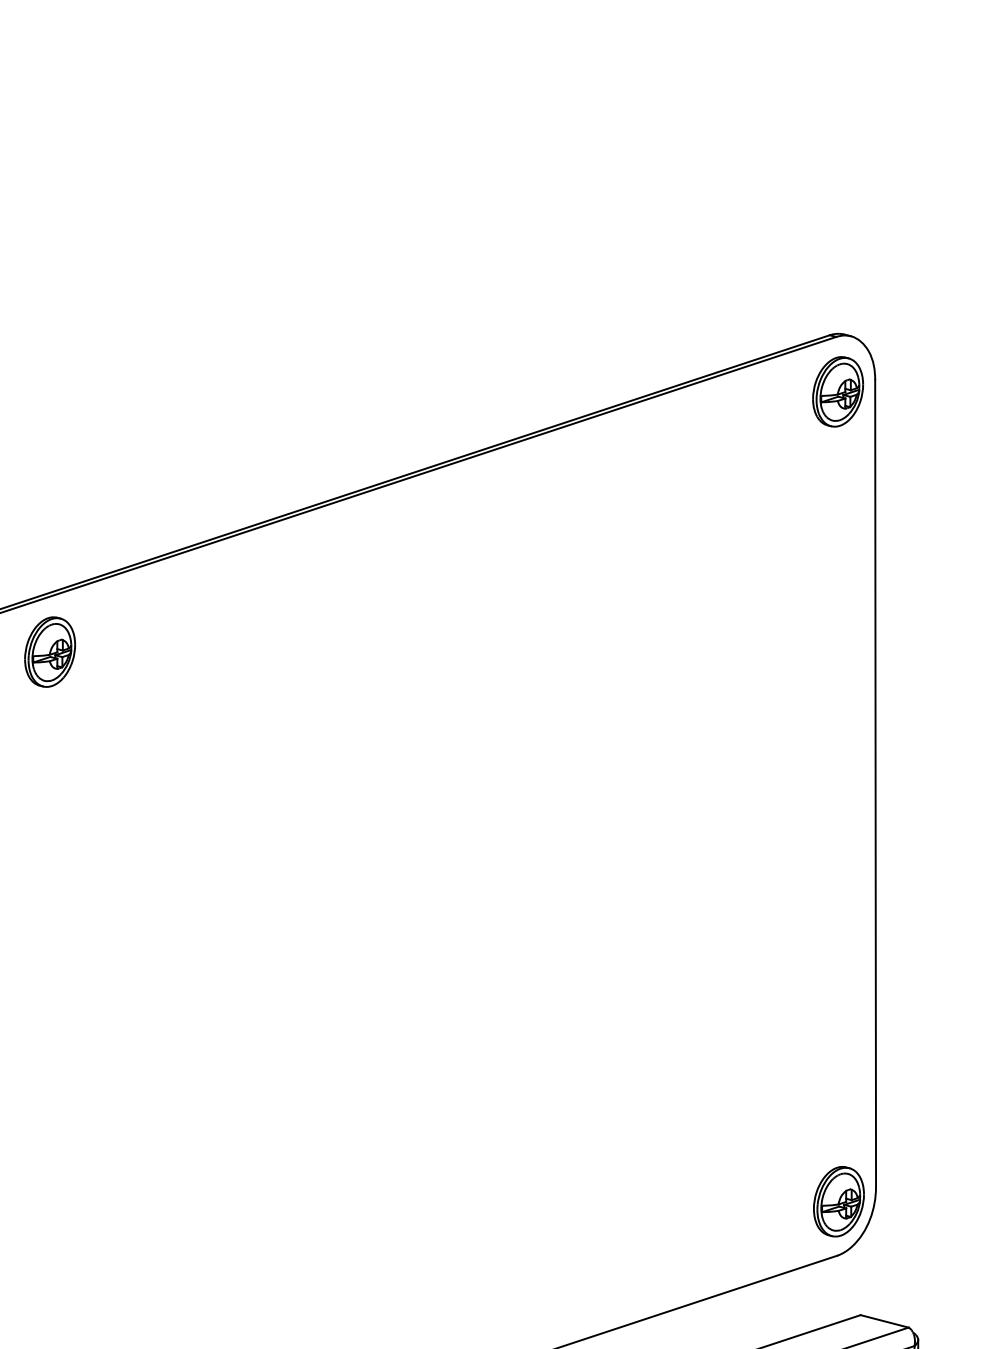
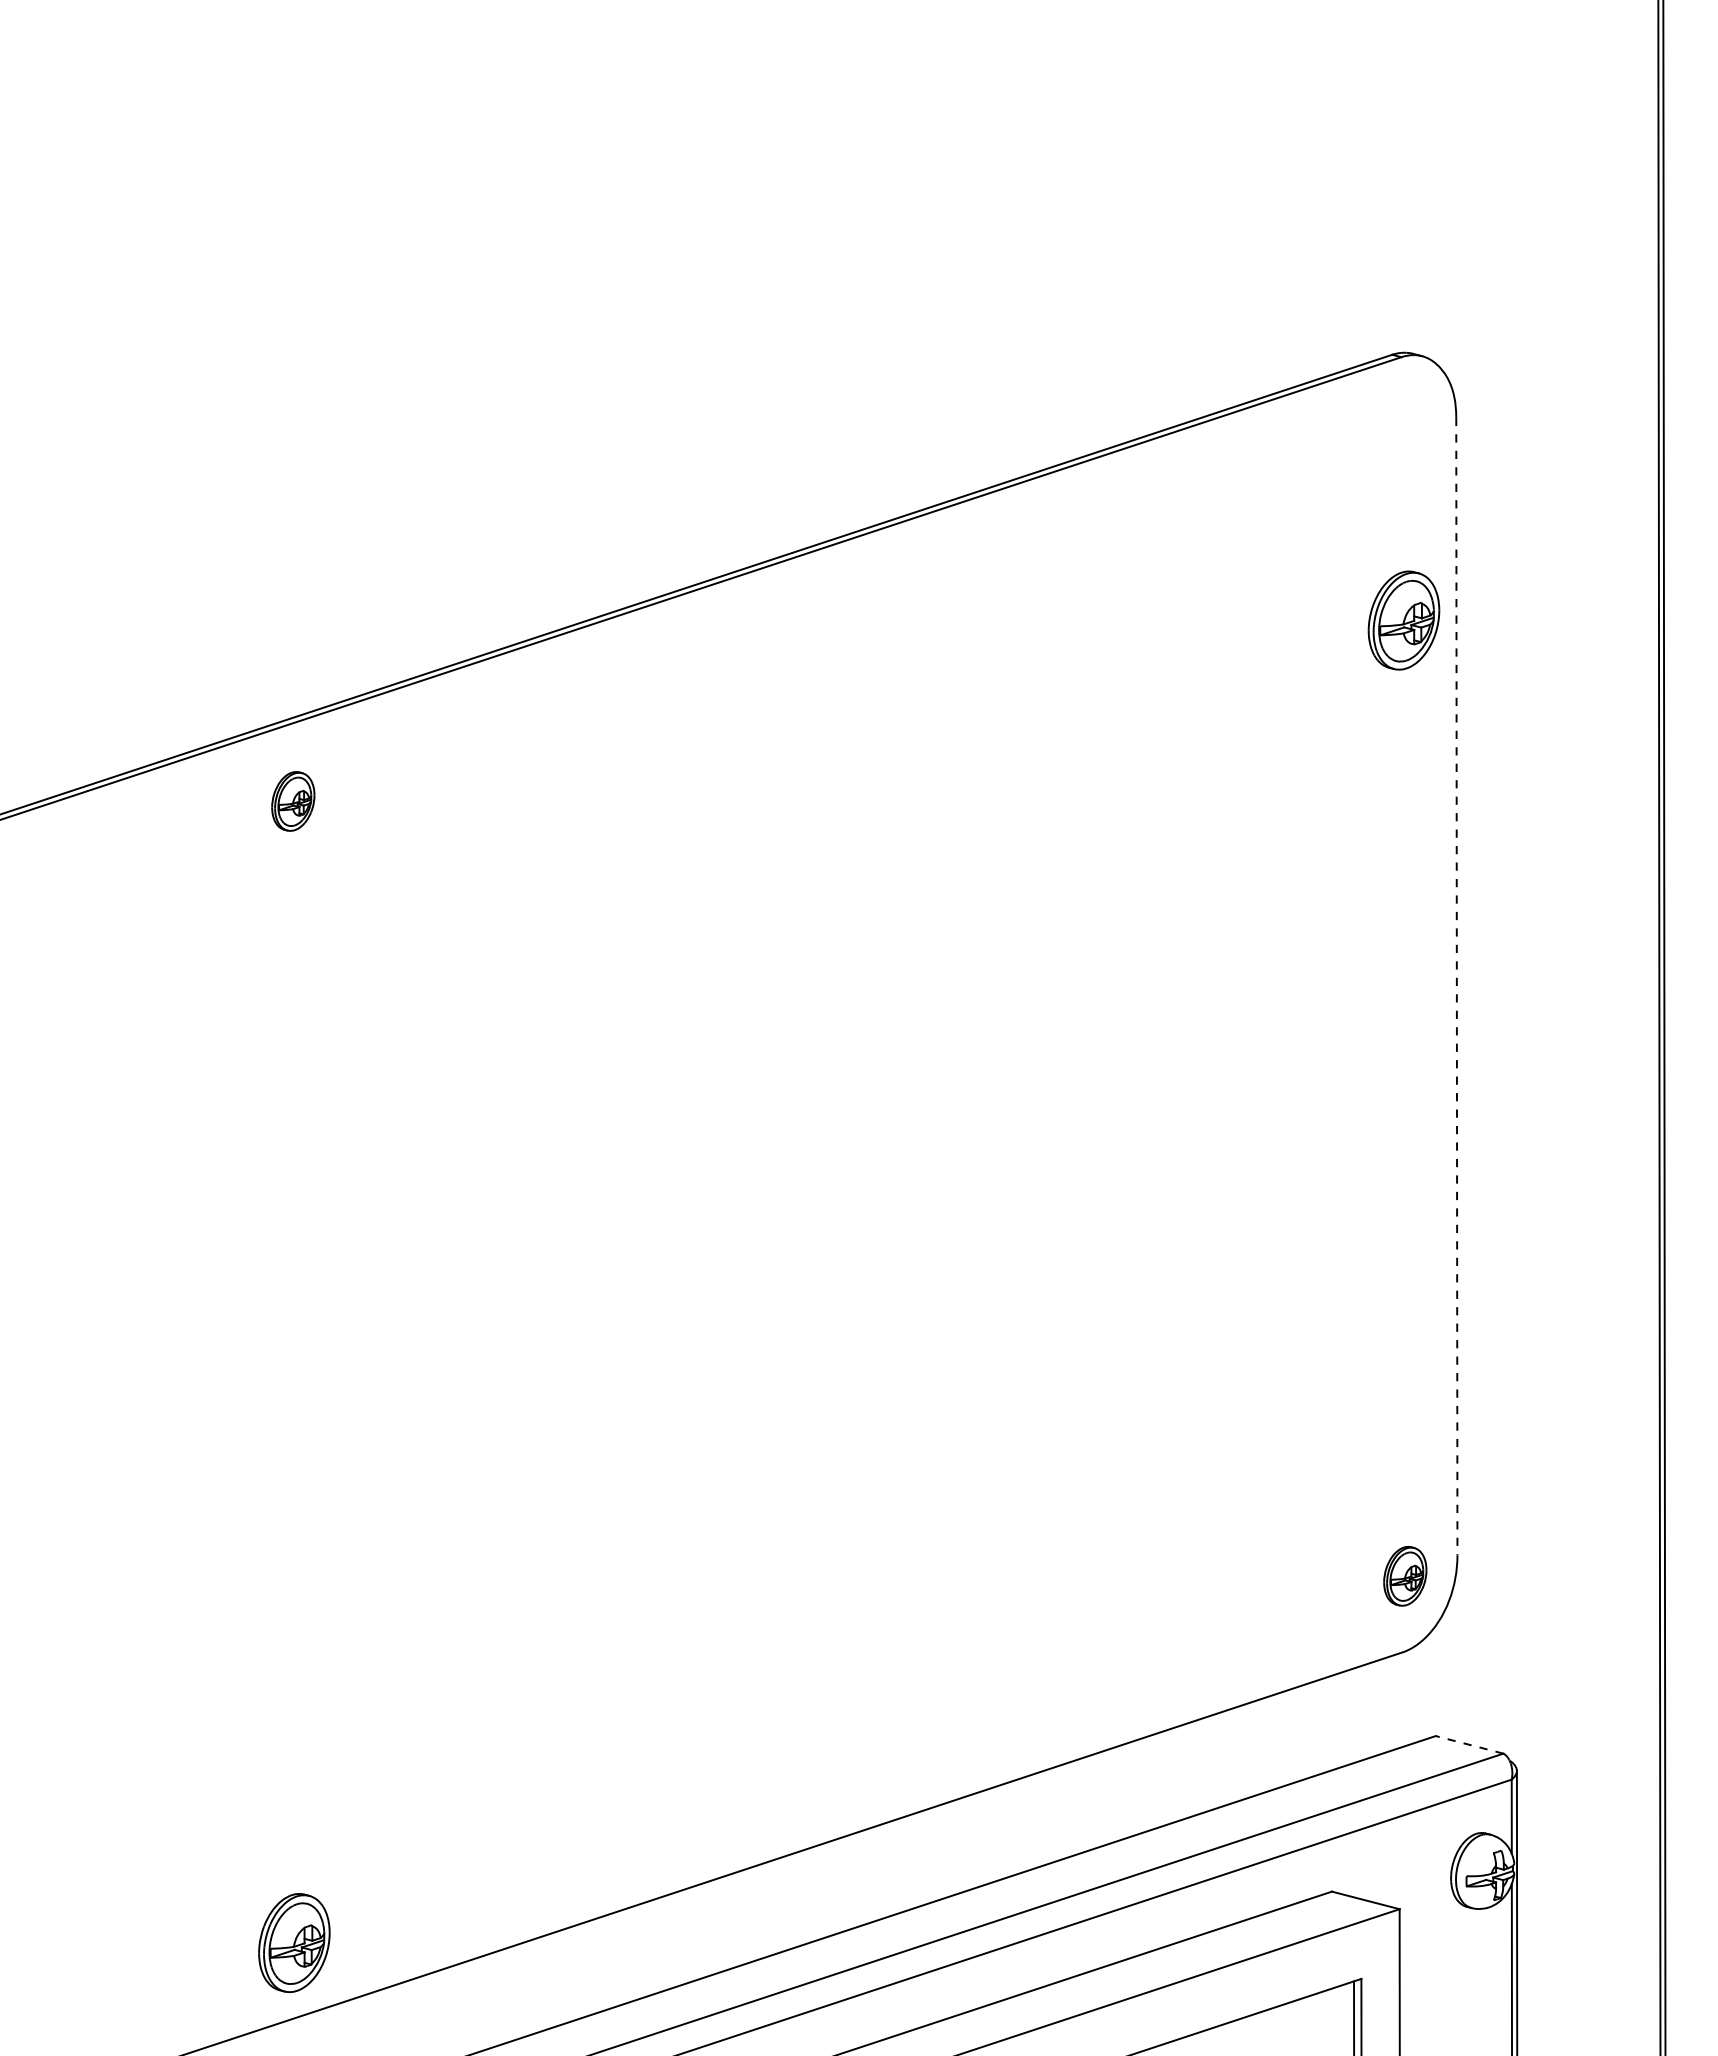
part: (837, 391) -> (1403, 620), moved
part: (50, 652) -> (293, 801), size x0.6
line: (875, 783) -> (1456, 986), solid -> dashed
part: (839, 1201) -> (1405, 1576), size x0.6
line: (884, 1321) -> (1469, 1744), solid -> dashed

